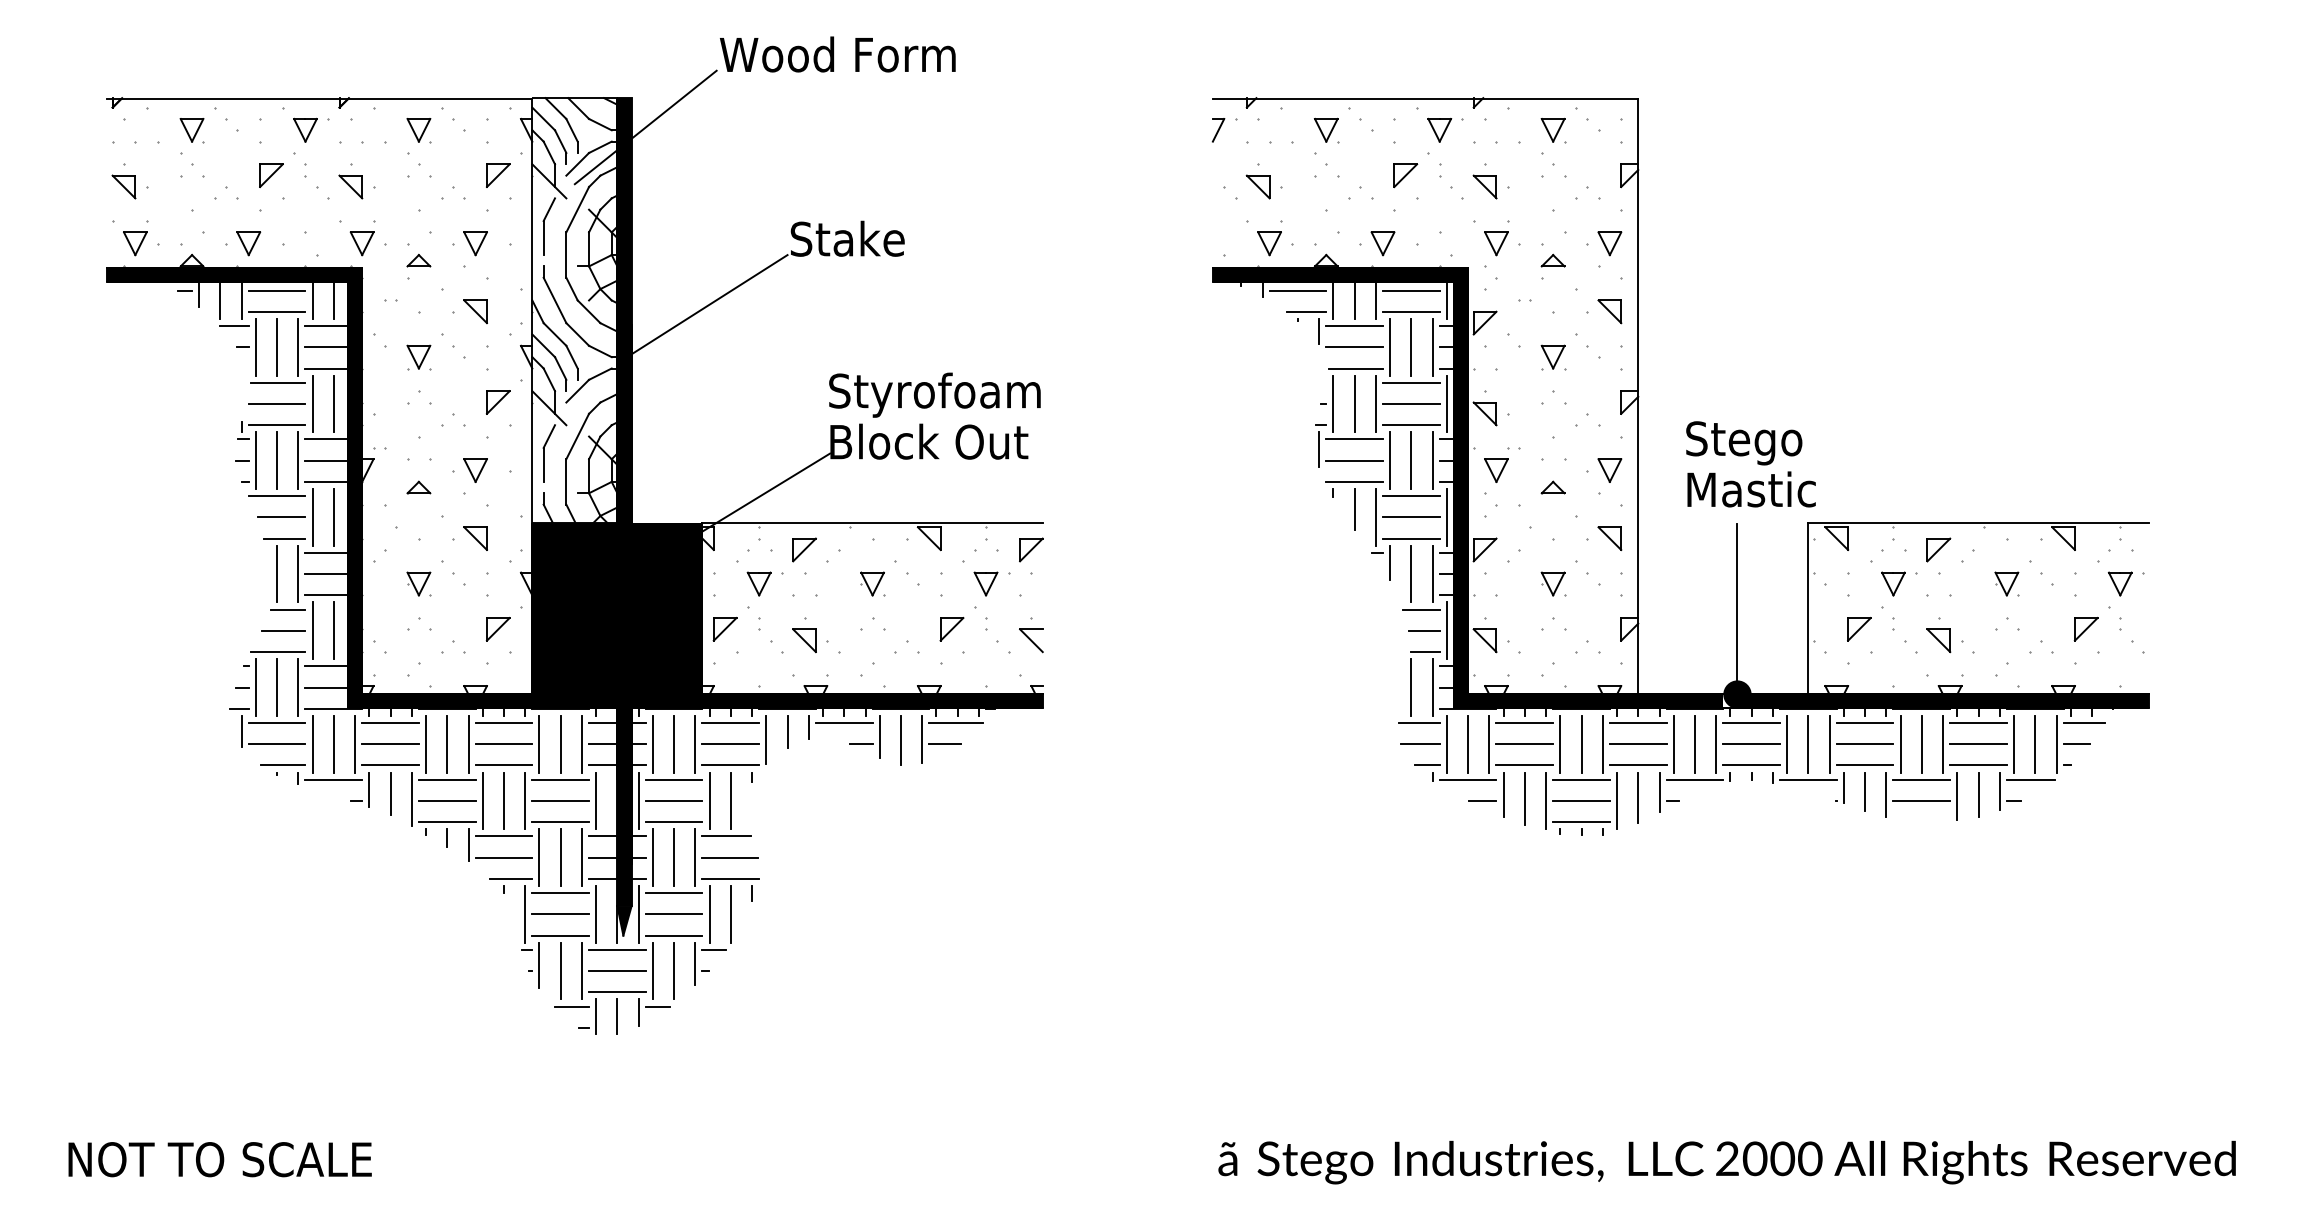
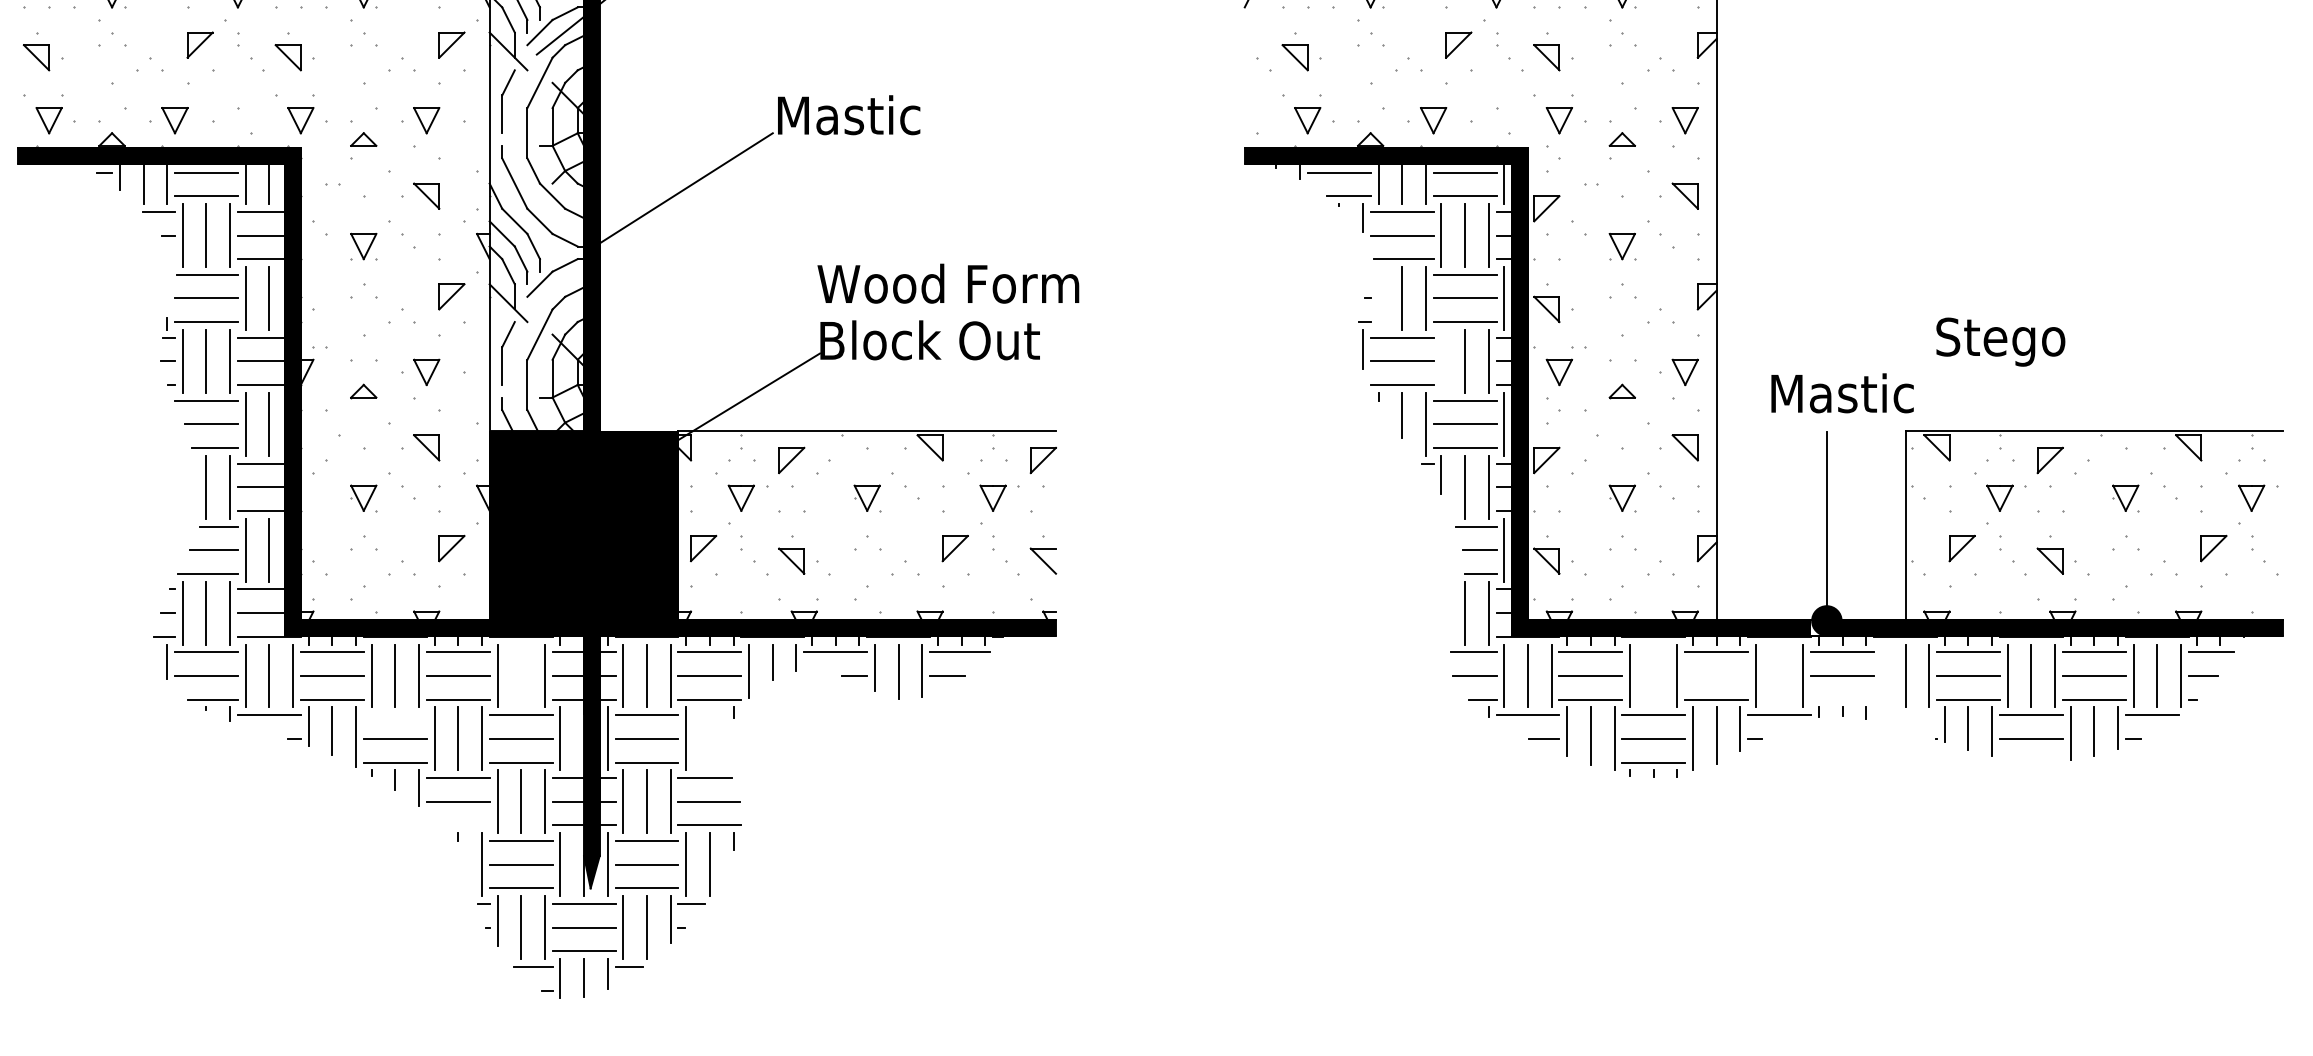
text: (855, 238) -> (848, 114), Stake -> Mastic
text: (945, 394) -> (948, 287), Styrofoam -> Wood Form
line: (1333, 403) -> (1378, 297), removed
text: (1744, 443) -> (2001, 342), moved
line: (1390, 460) -> (1441, 361), removed
line: (560, 743) -> (520, 675), removed
line: (1581, 743) -> (1653, 675), removed
line: (1694, 743) -> (1779, 675), removed
line: (1787, 743) -> (1882, 675), removed
line: (1637, 744) -> (1715, 676), removed
line: (1751, 765) -> (1842, 699), removed
line: (446, 779) -> (394, 715), removed
line: (1808, 779) -> (1905, 715), removed
line: (730, 800) -> (709, 738), removed
line: (510, 878) -> (465, 825), removed

